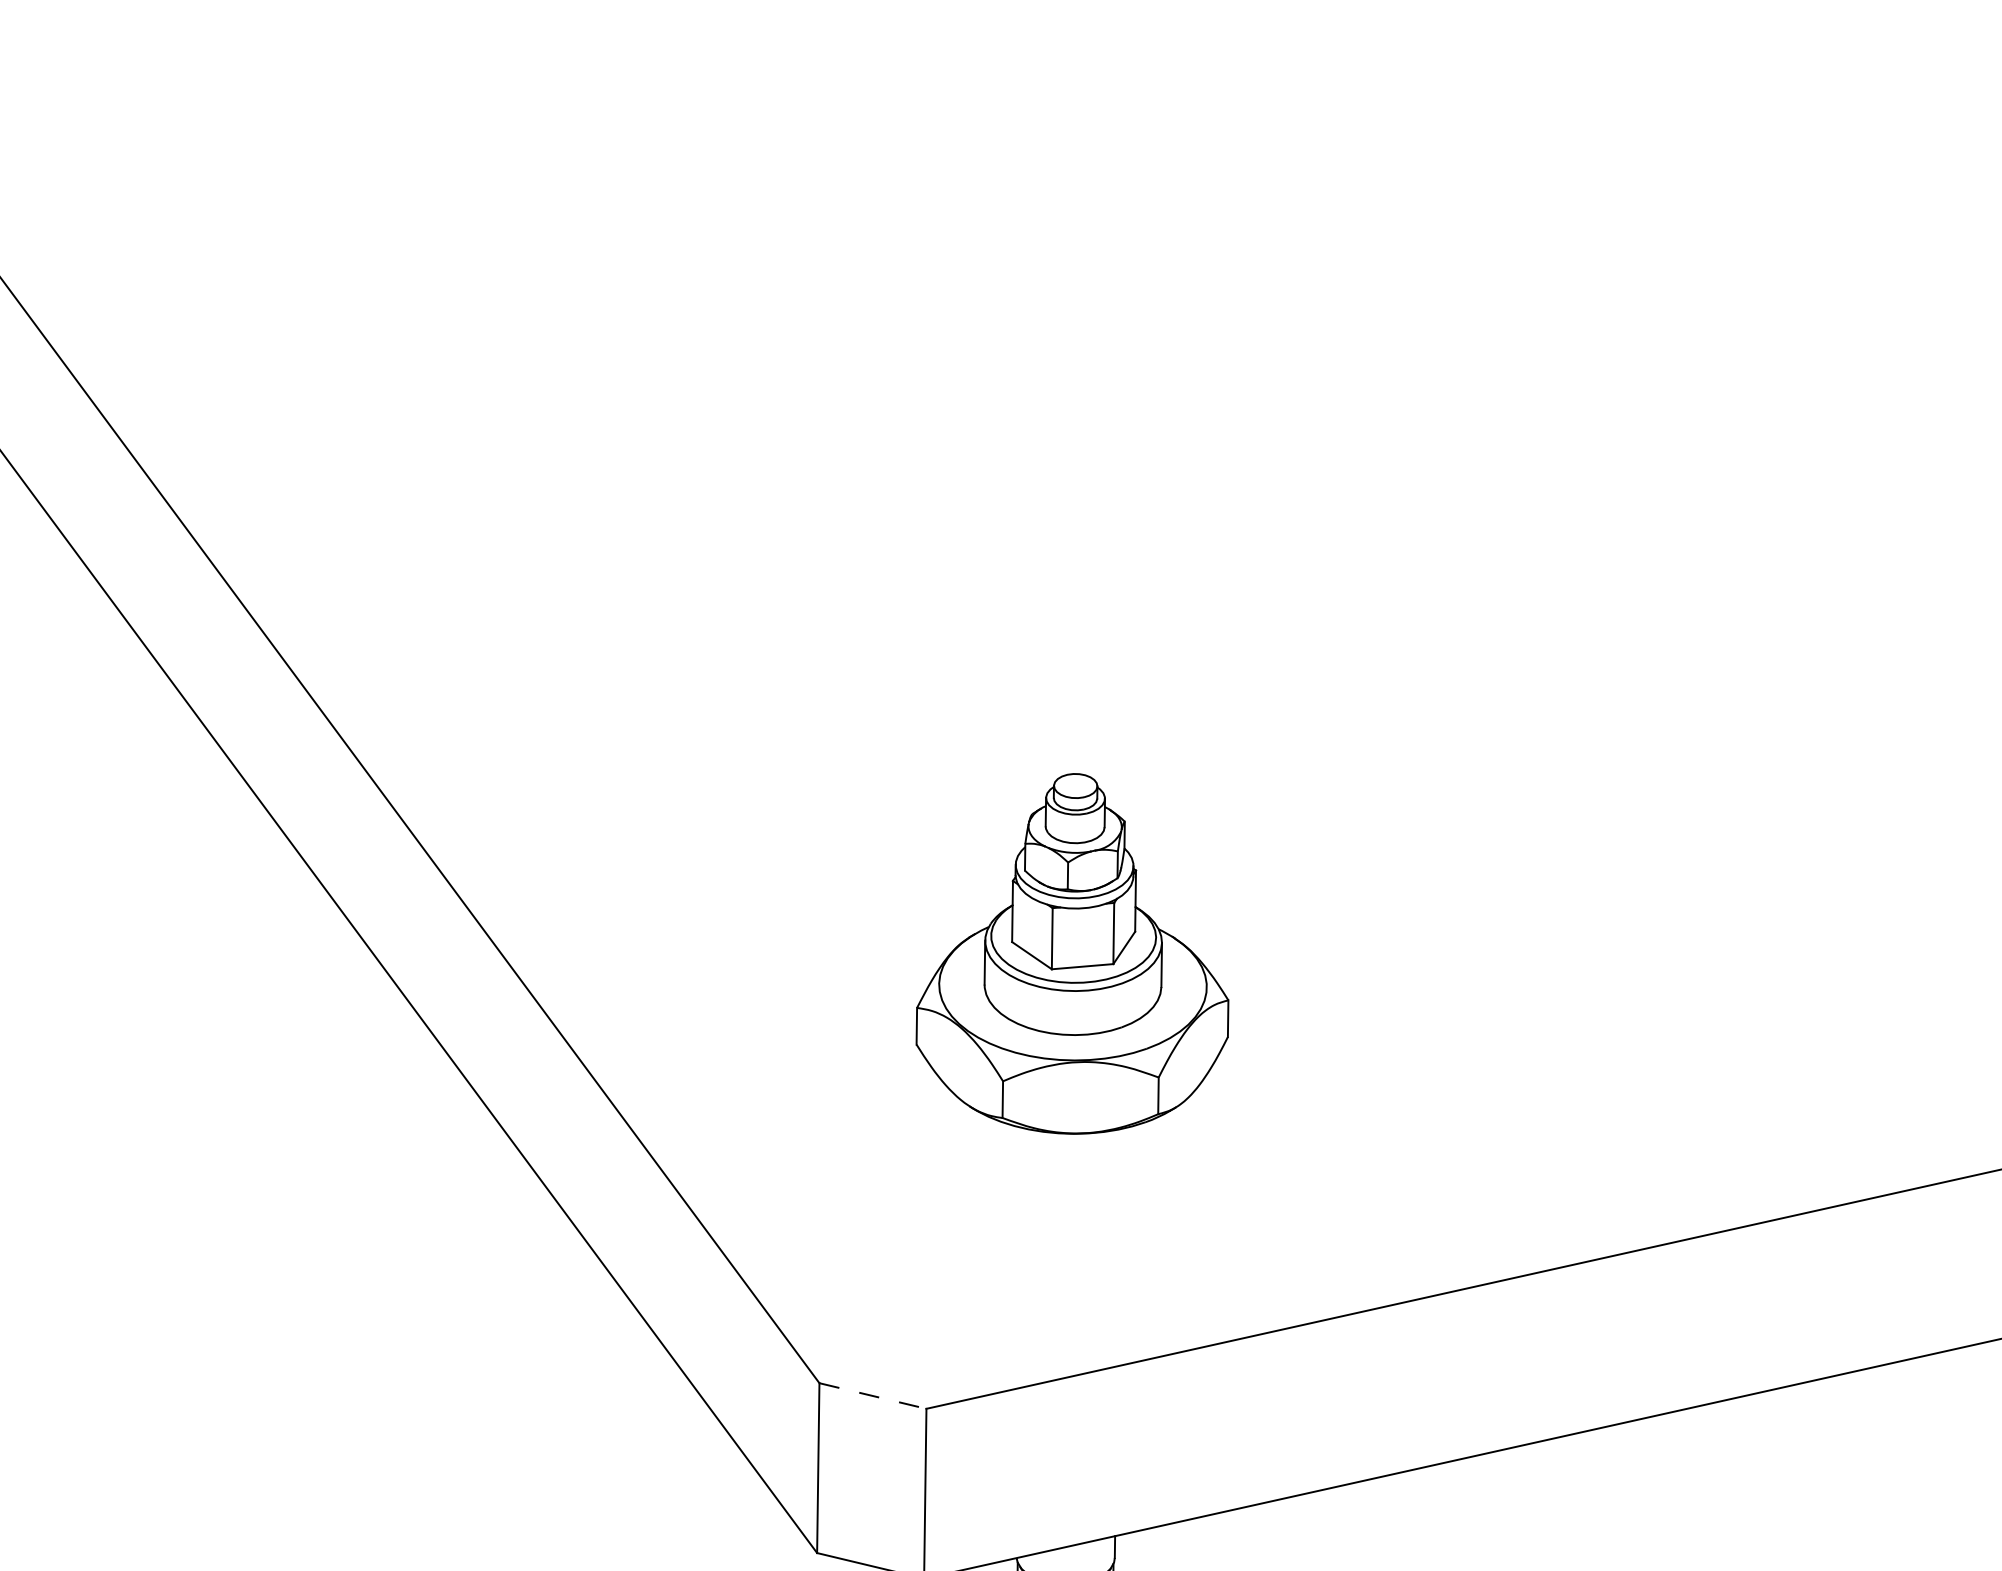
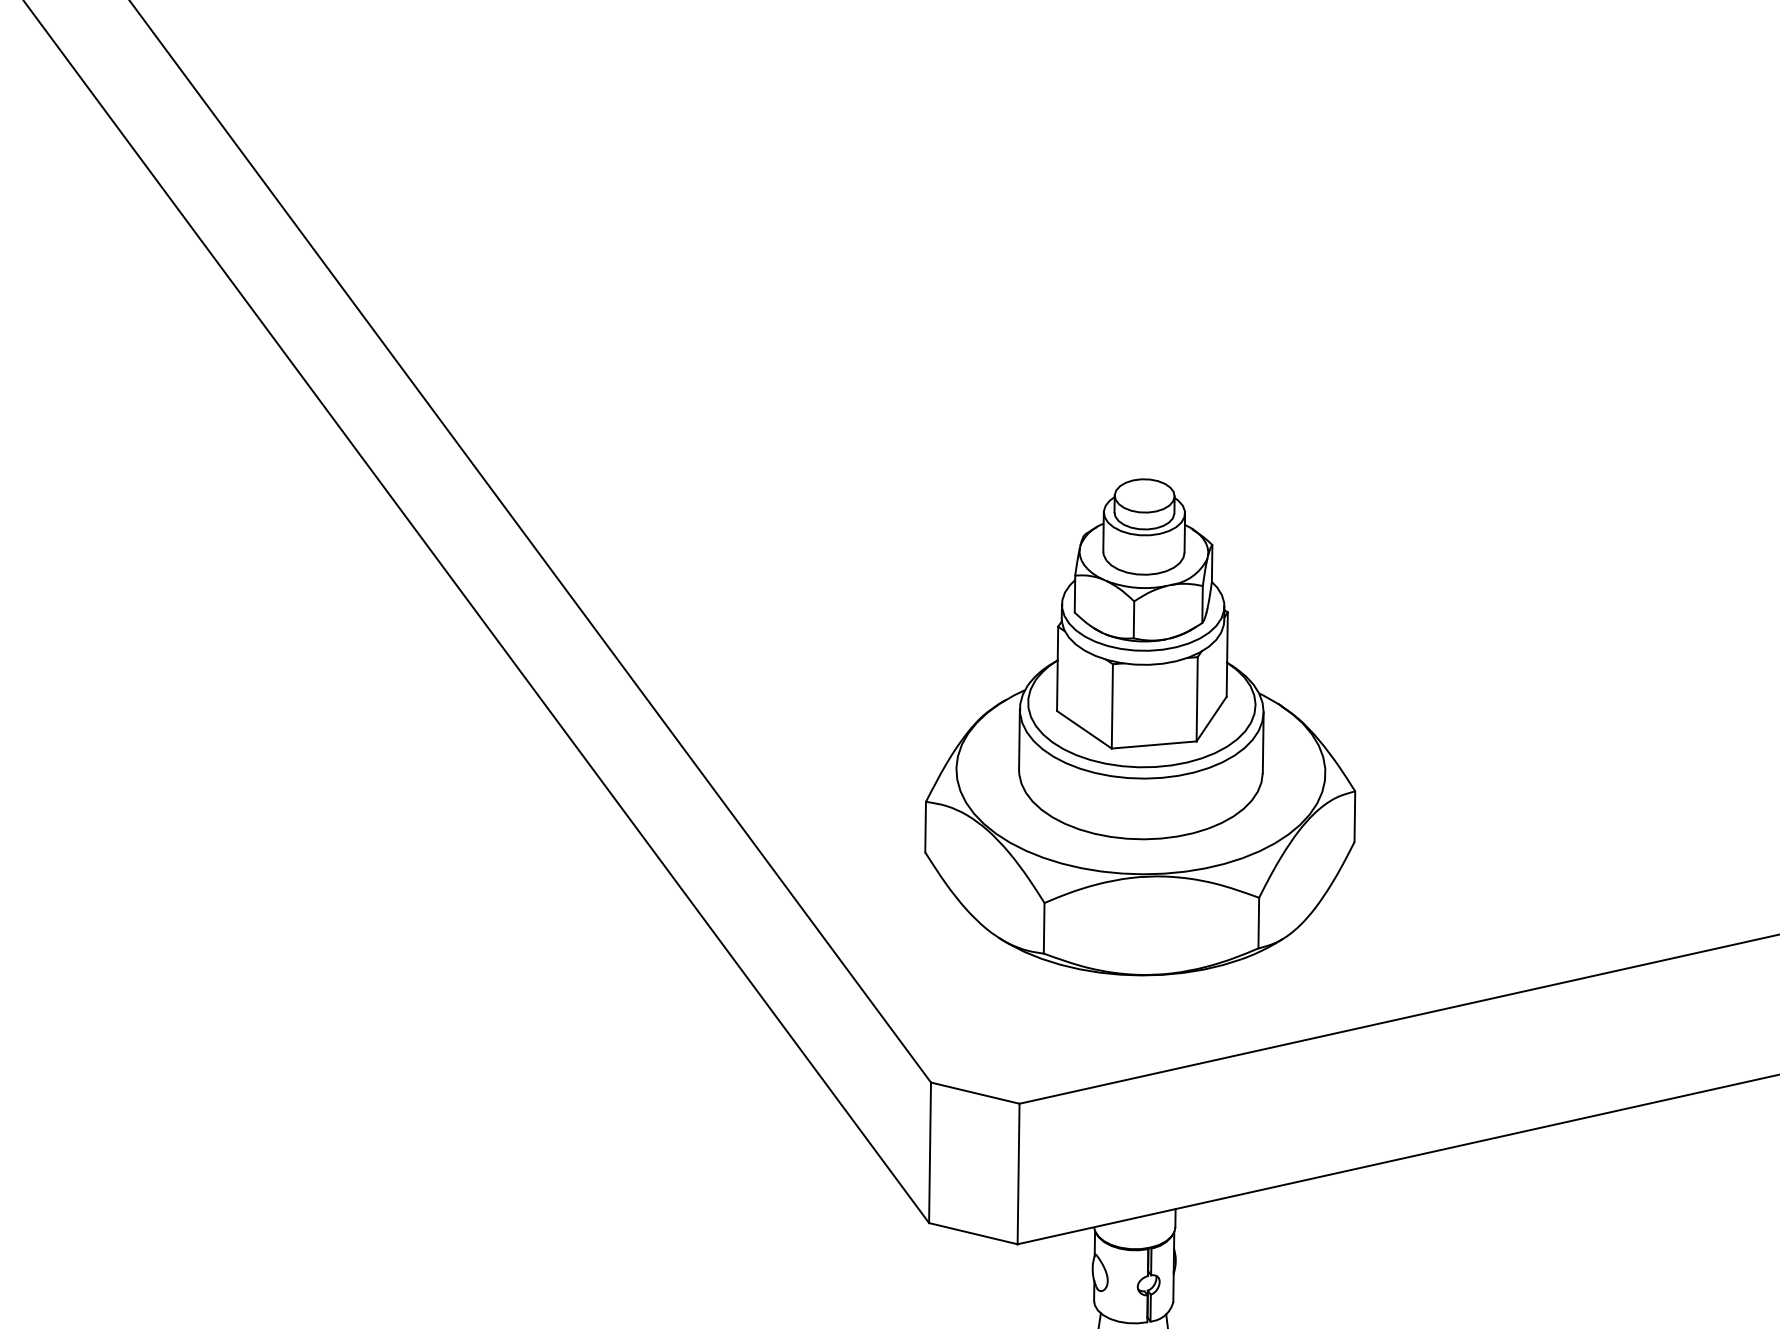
part: (1072, 954) -> (1140, 727), size x1.67
line: (873, 1396) -> (975, 1093), dashed -> solid

